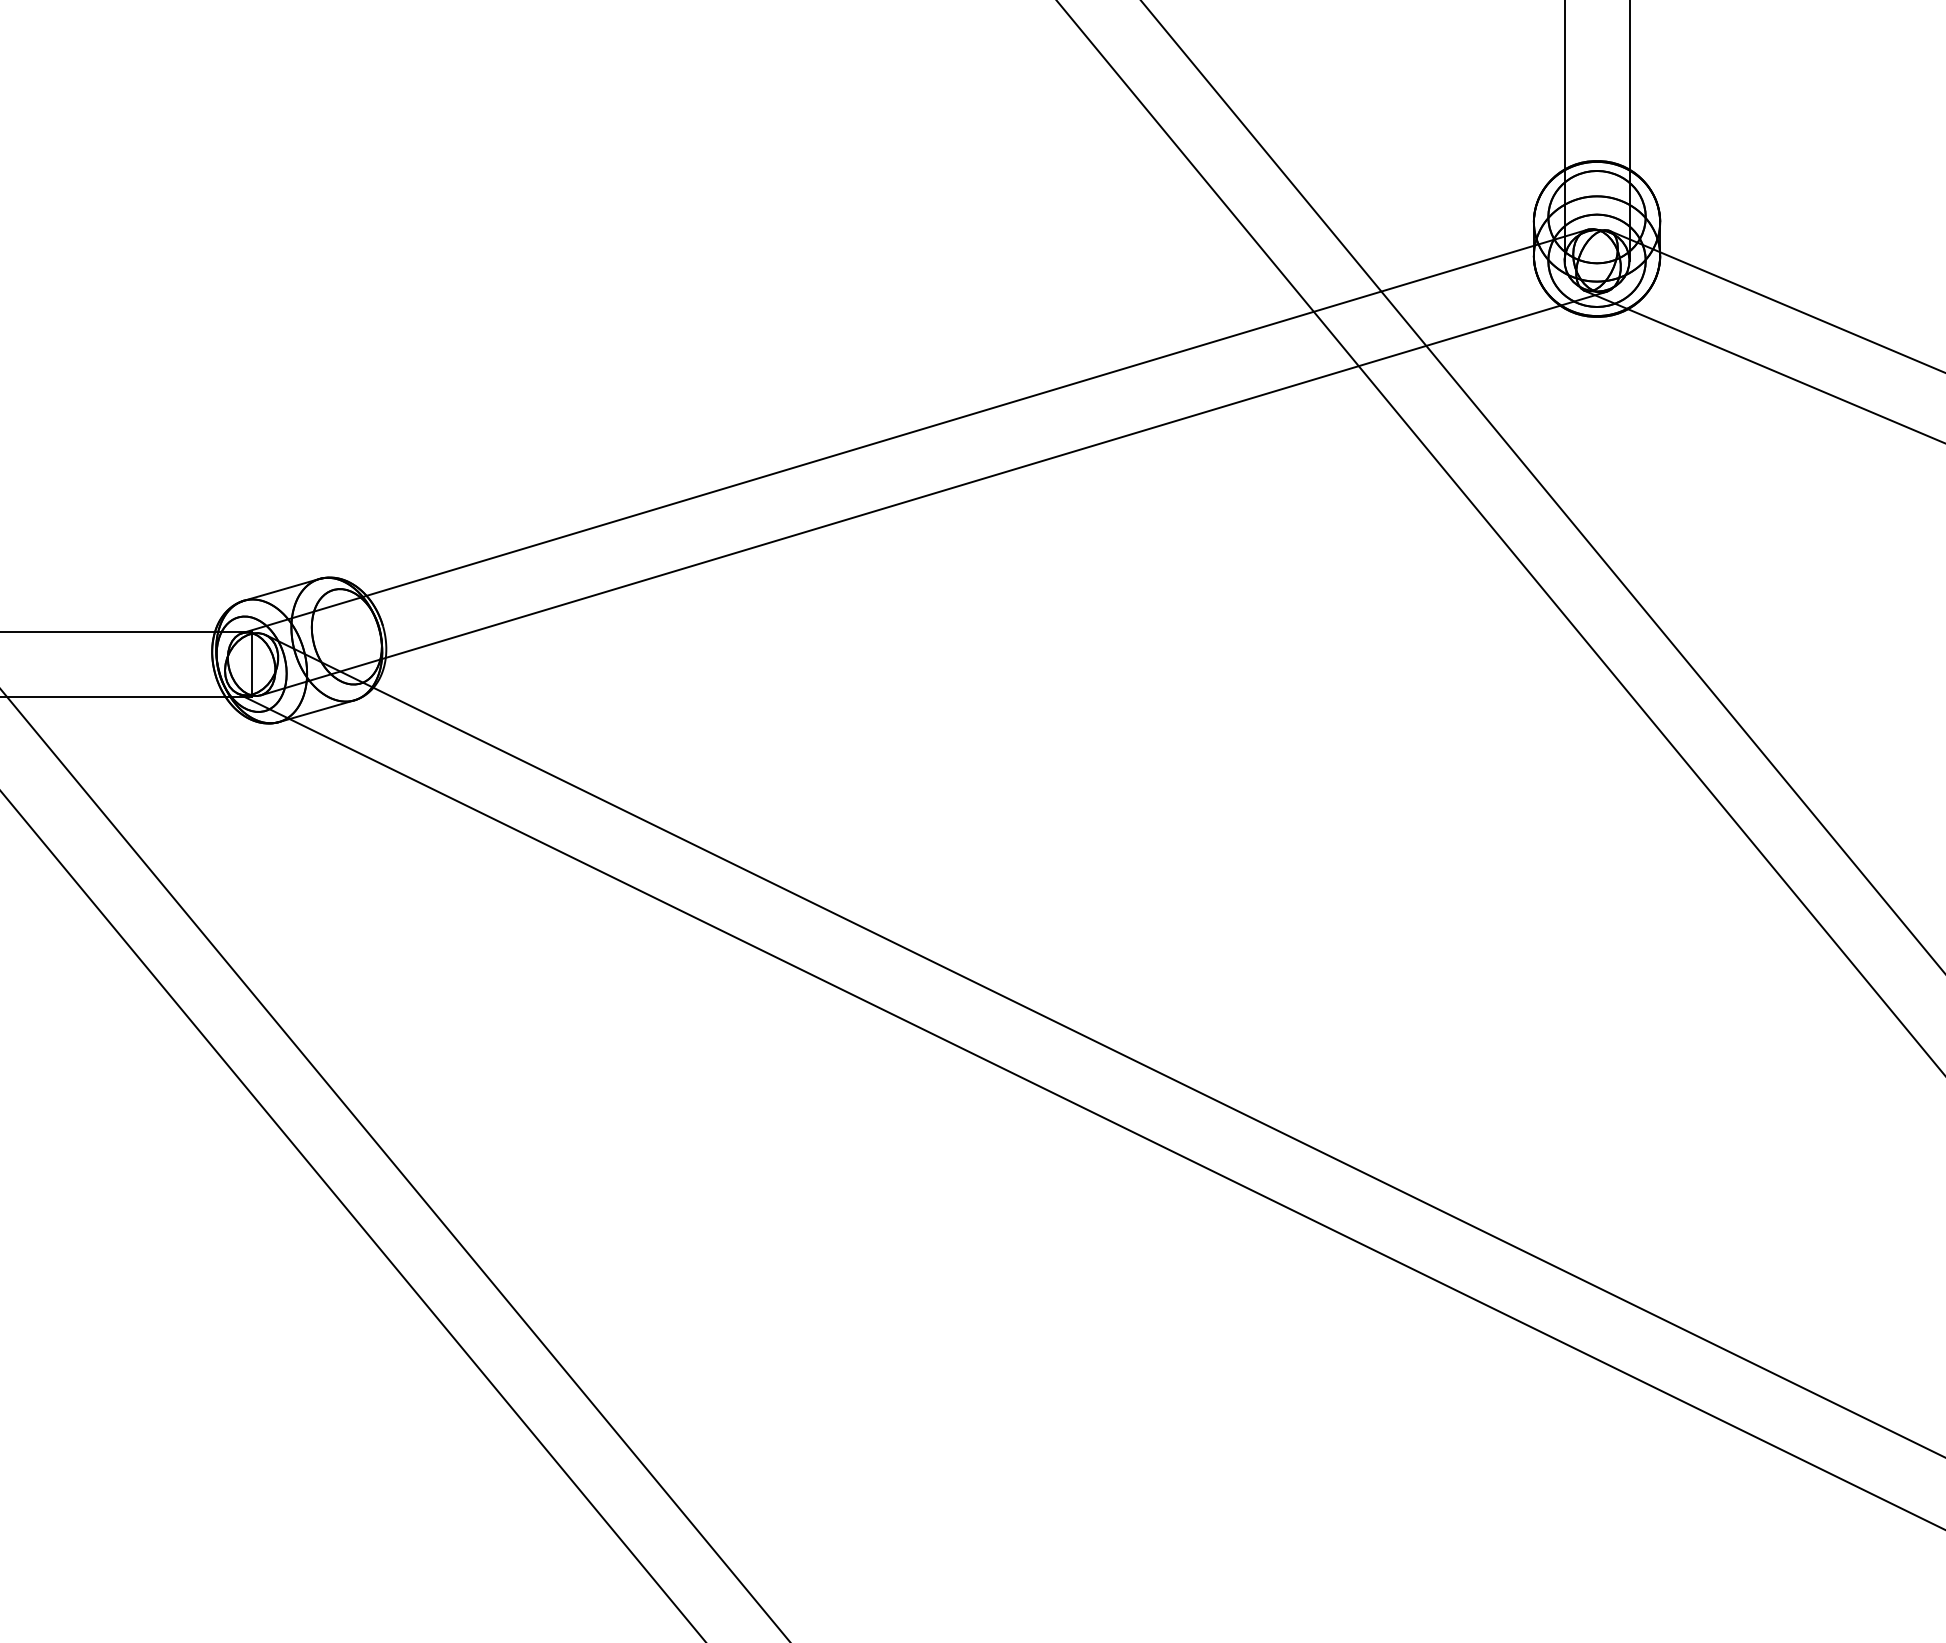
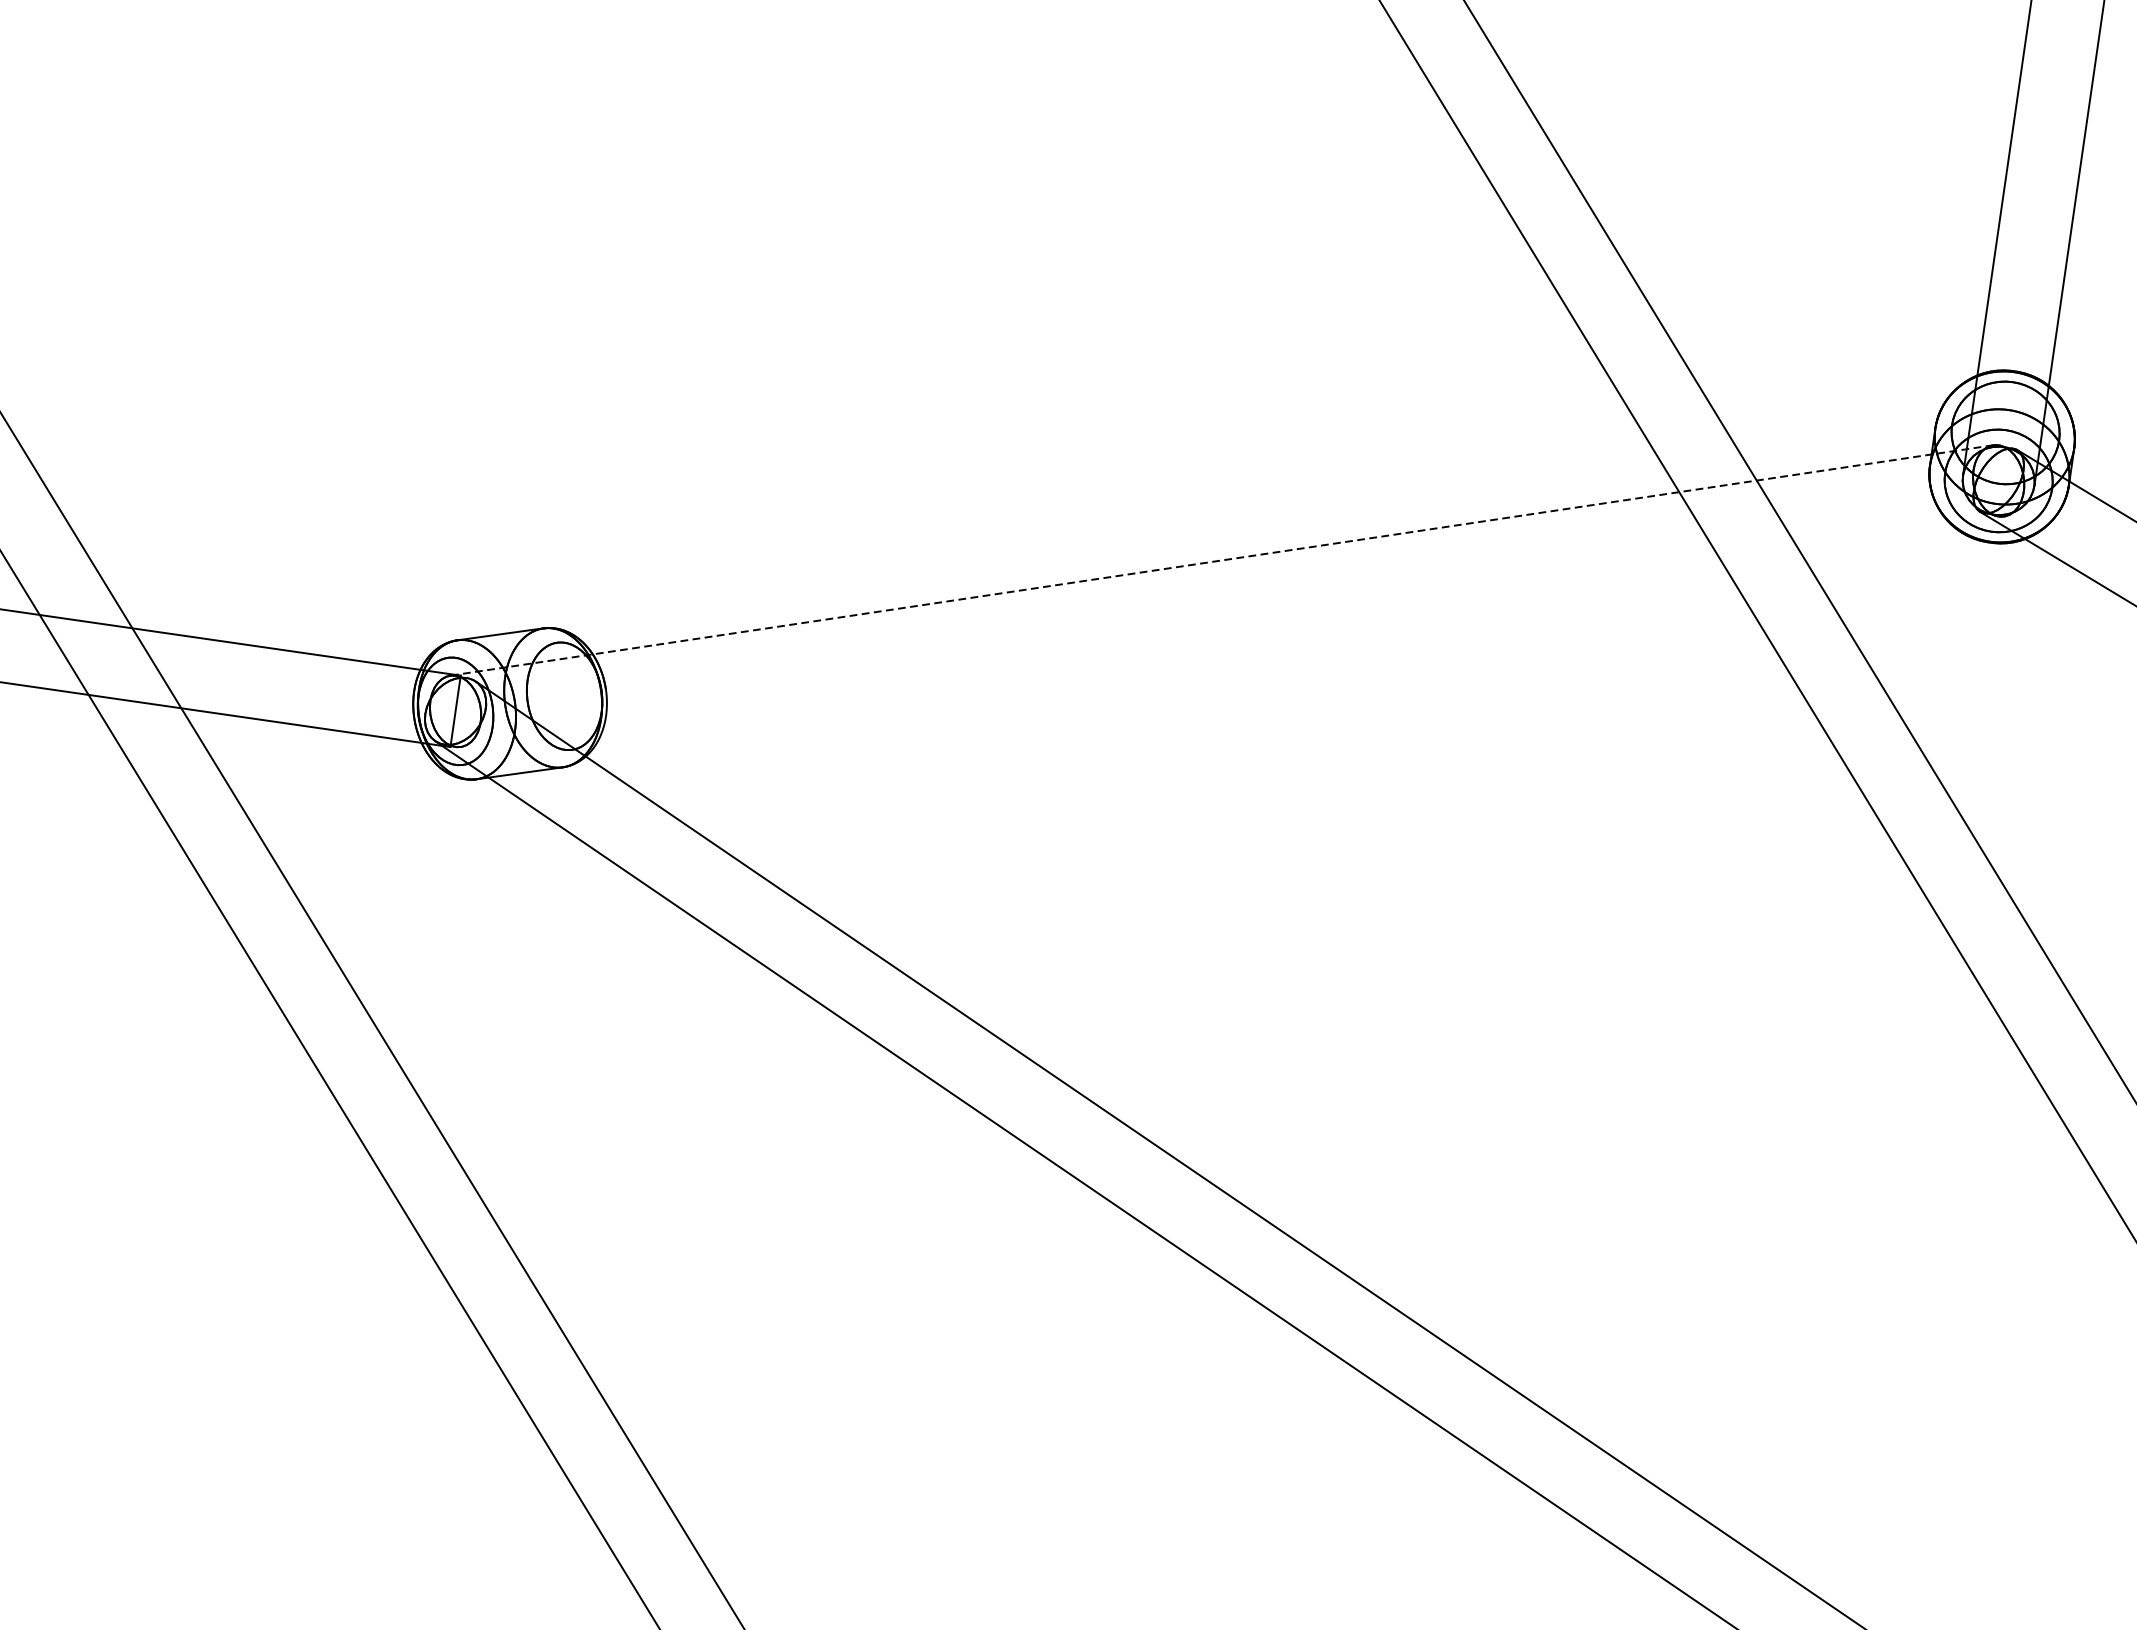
line: (914, 431) -> (1221, 560), solid -> dashed
line: (933, 493) -> (1232, 631), removed

